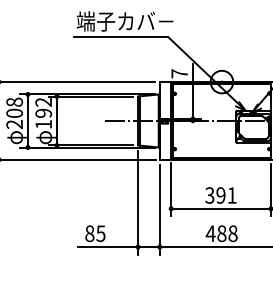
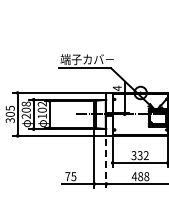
text: (178, 73) -> (116, 88), 7 -> 4
text: (44, 112) -> (42, 109), 192 -> 102
text: (225, 195) -> (142, 155), 391 -> 332
line: (160, 209) -> (106, 163), solid -> dashed
text: (89, 233) -> (67, 176), 85 -> 75

